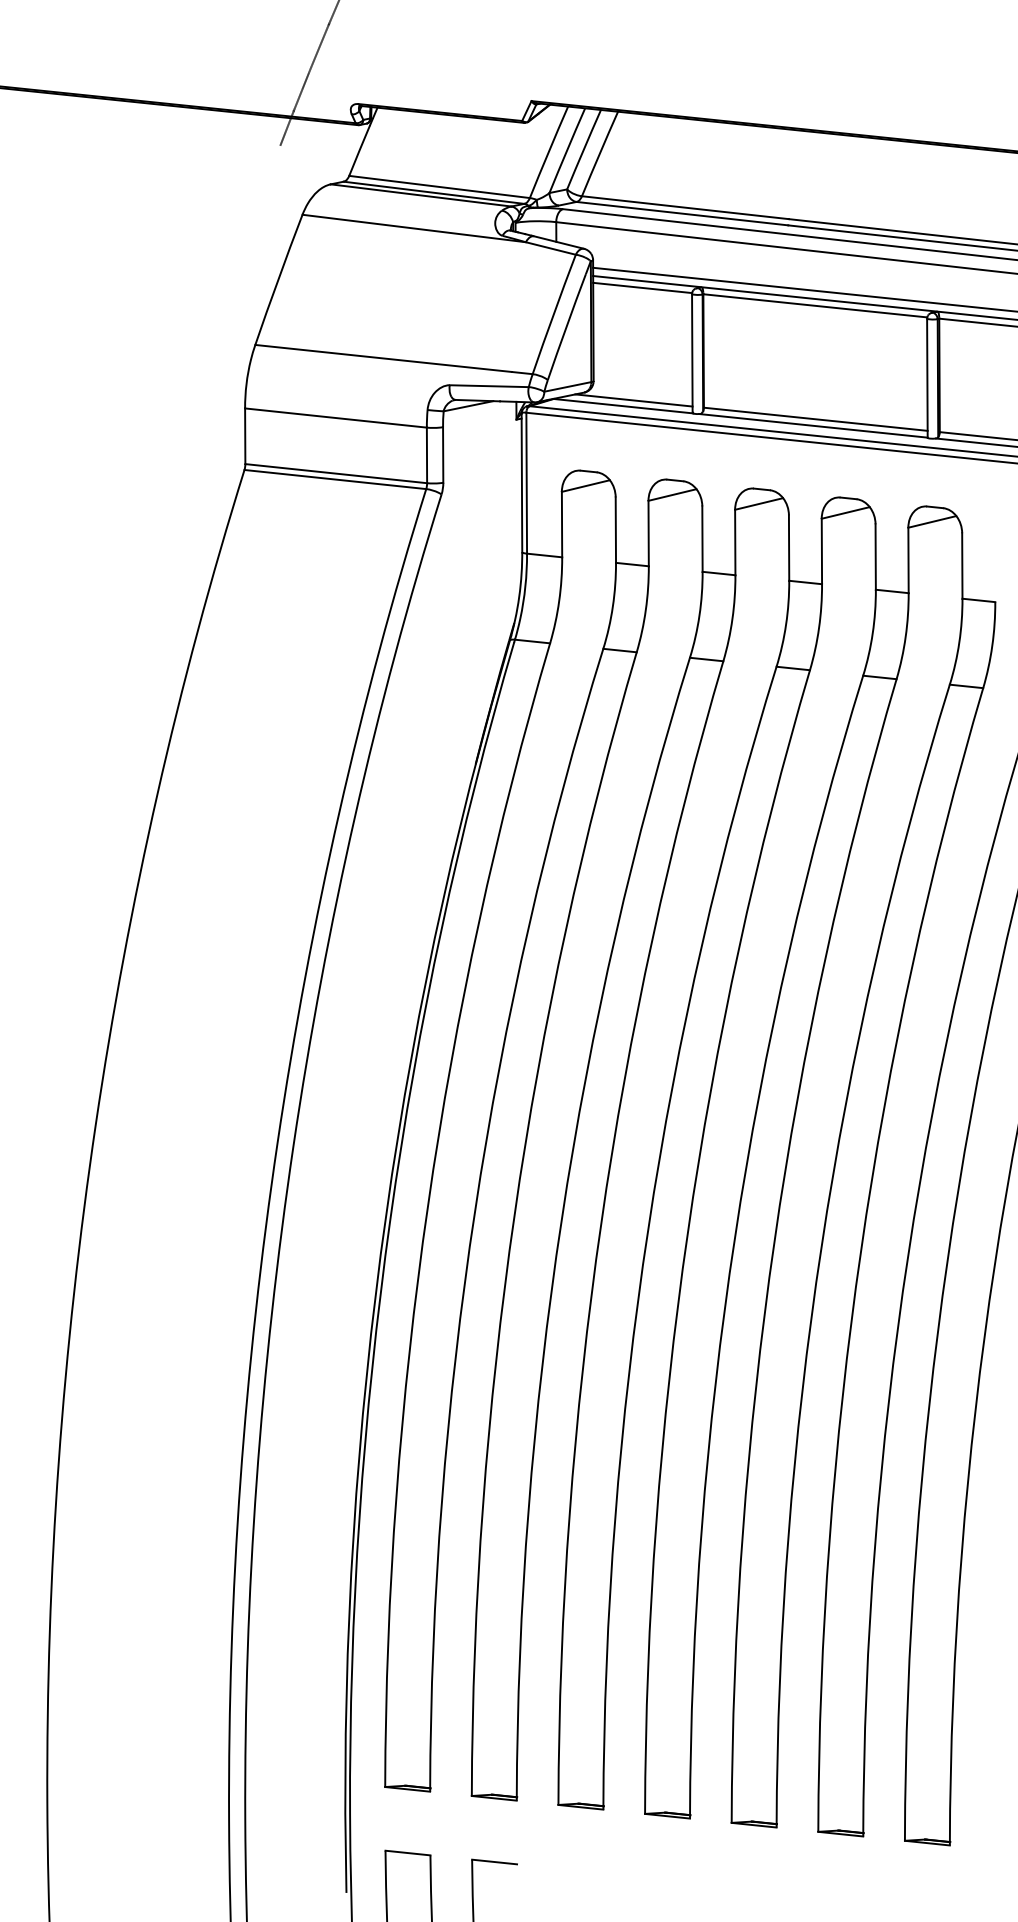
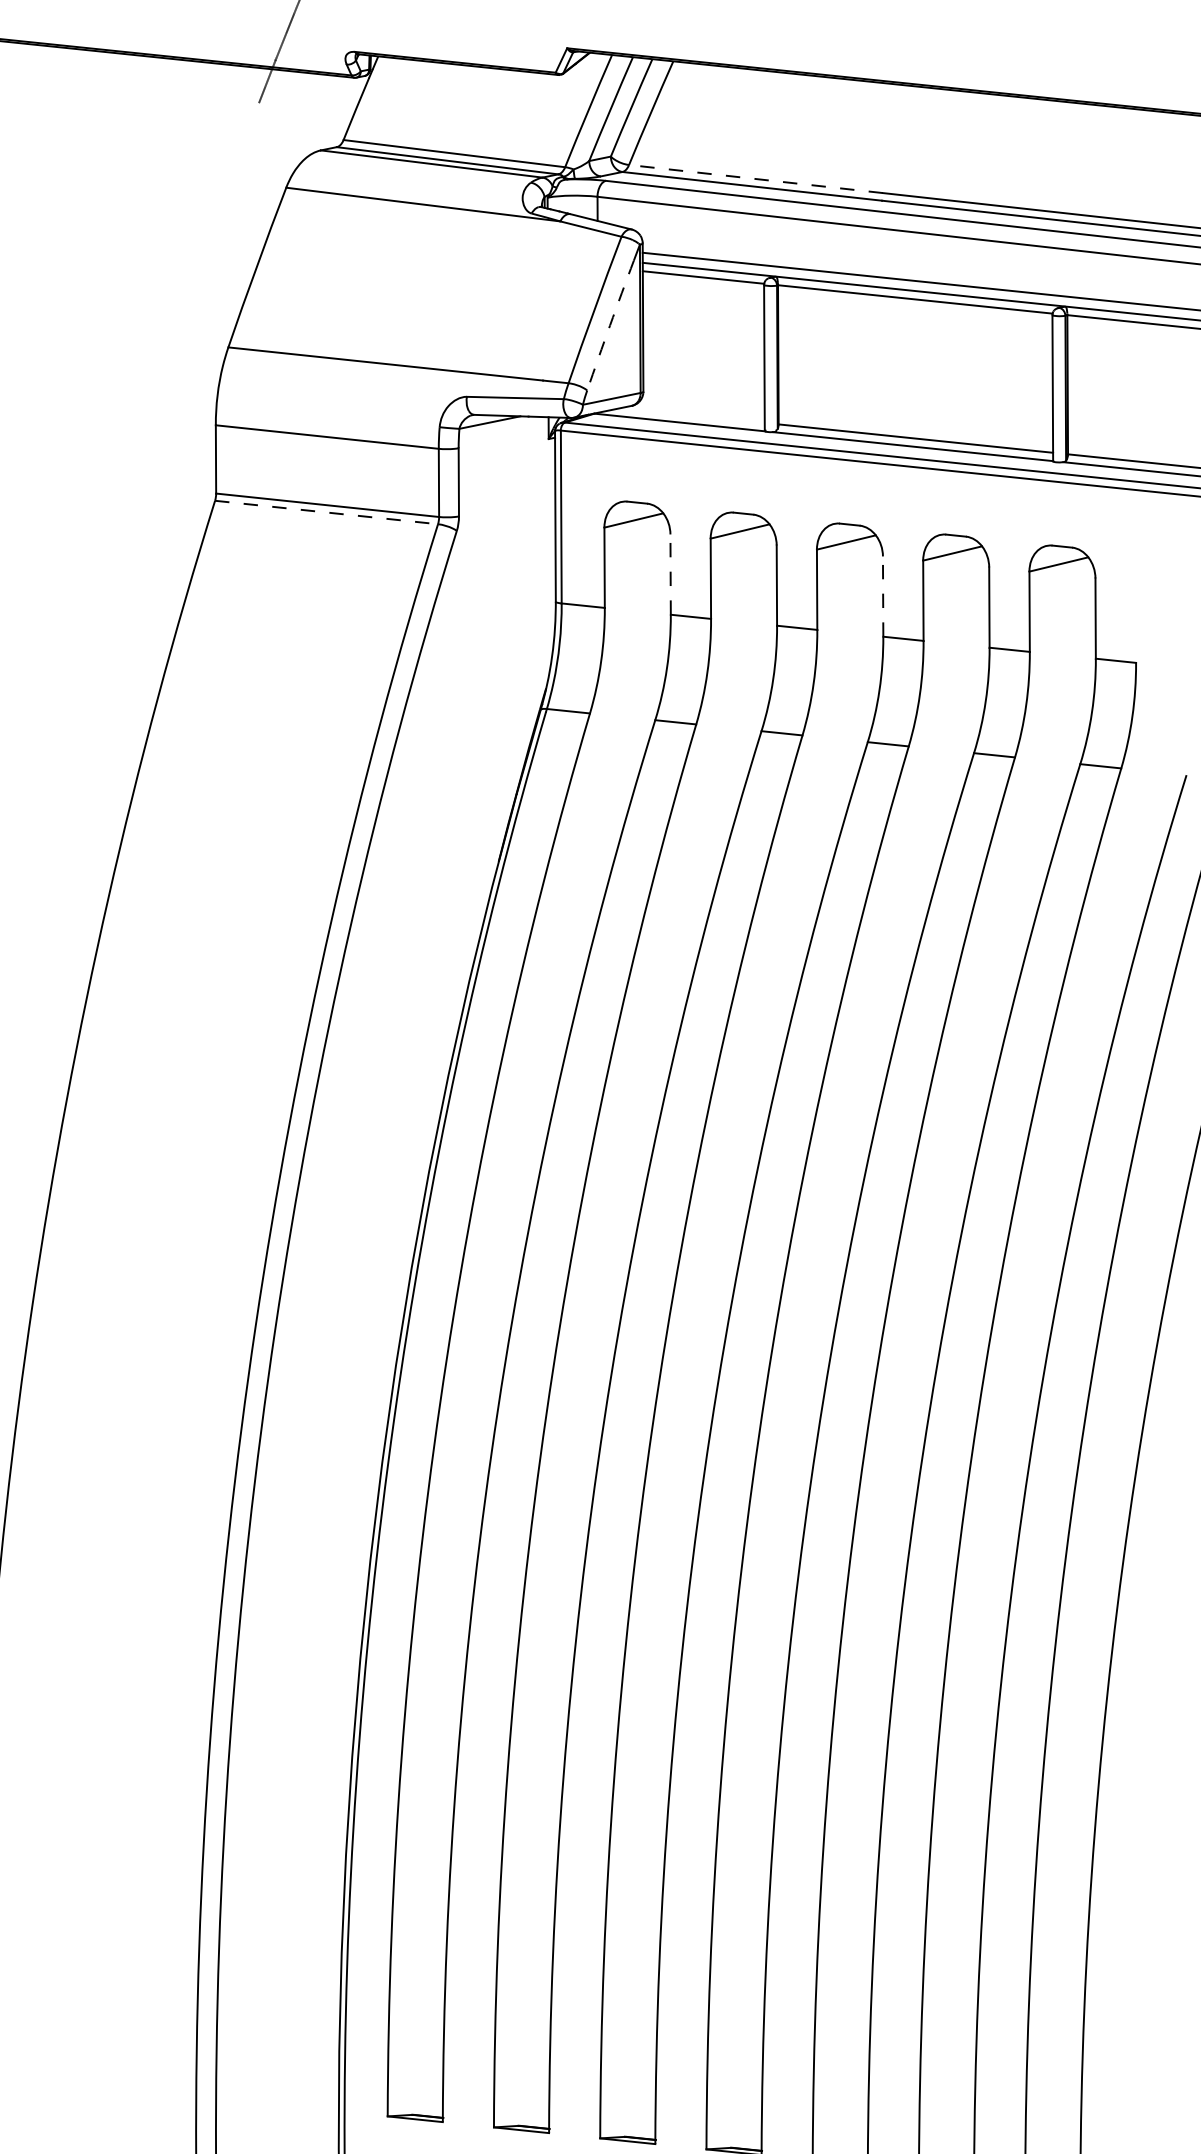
line: (684, 207) -> (754, 178), solid -> dashed
arc: (566, 327) -> (610, 326), solid -> dashed
line: (633, 400) -> (692, 415), removed
line: (335, 479) -> (326, 512), solid -> dashed
line: (615, 530) -> (670, 575), solid -> dashed
line: (789, 548) -> (883, 597), solid -> dashed

